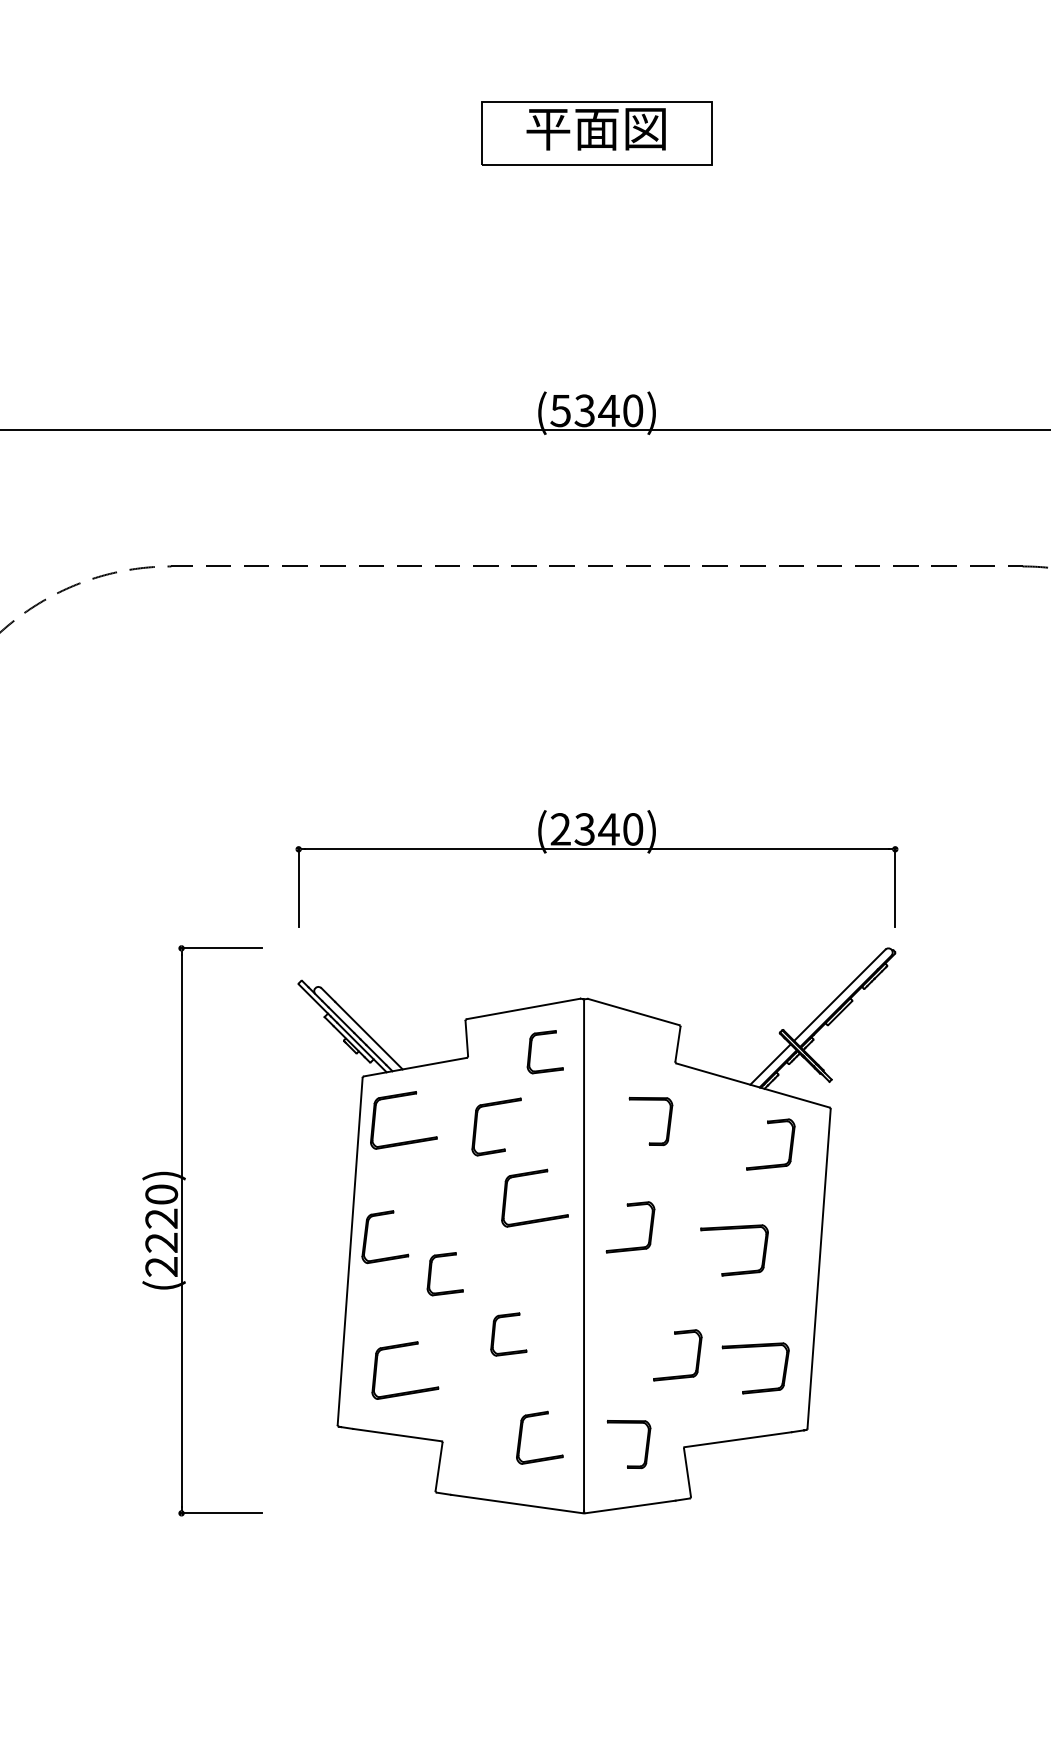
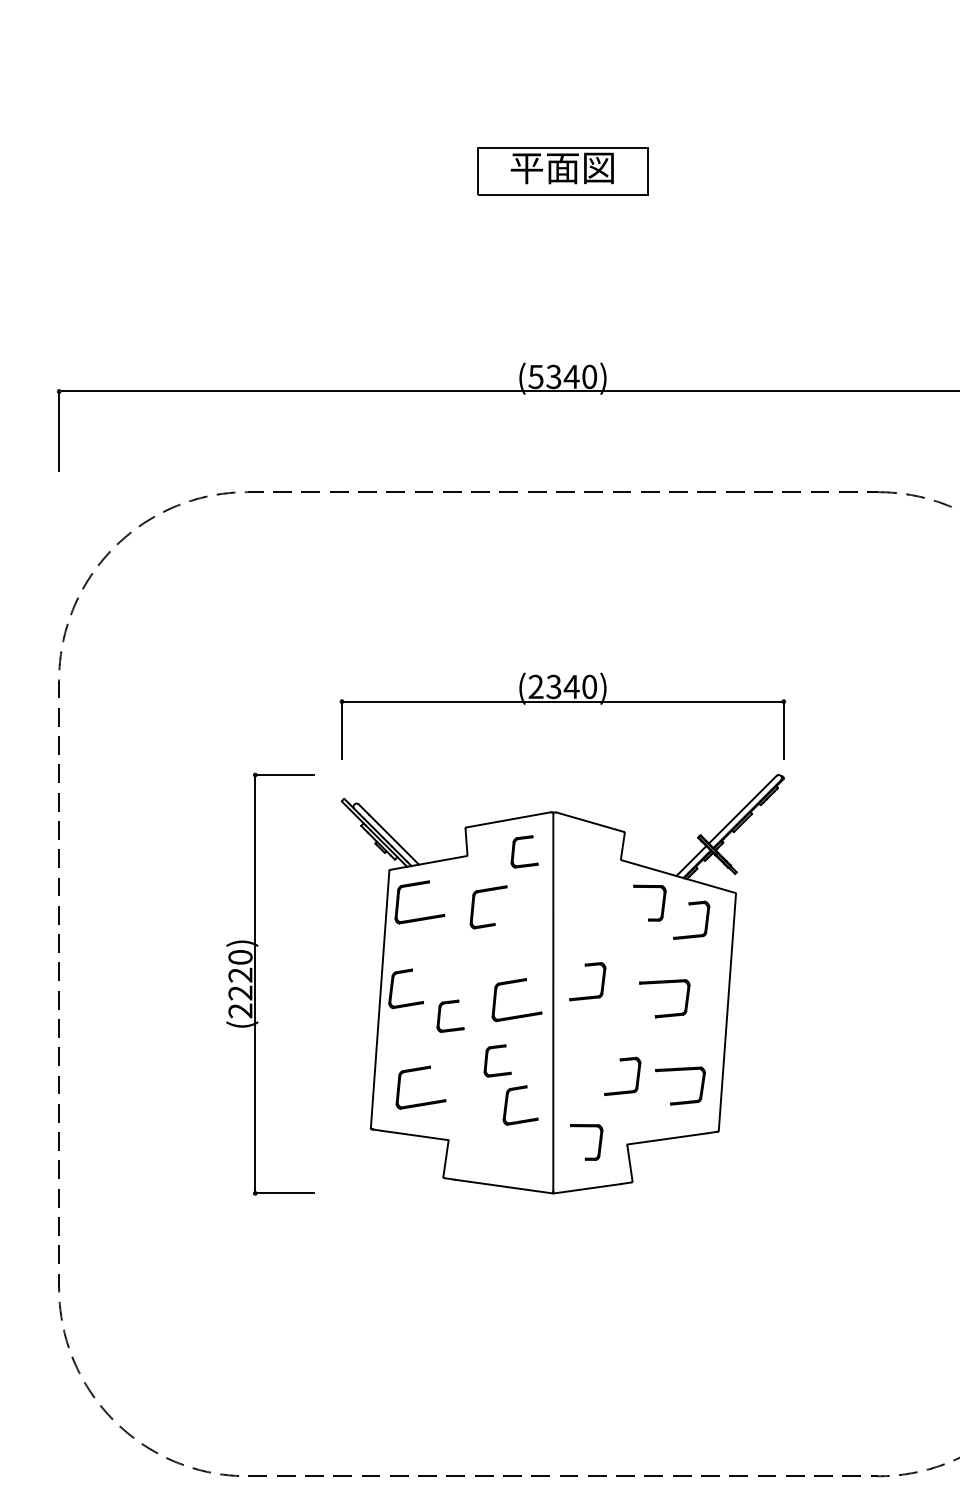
part: (667, 1120) -> (662, 902), moved
part: (541, 1217) -> (521, 1014), moved
part: (522, 1437) -> (507, 1105), moved

